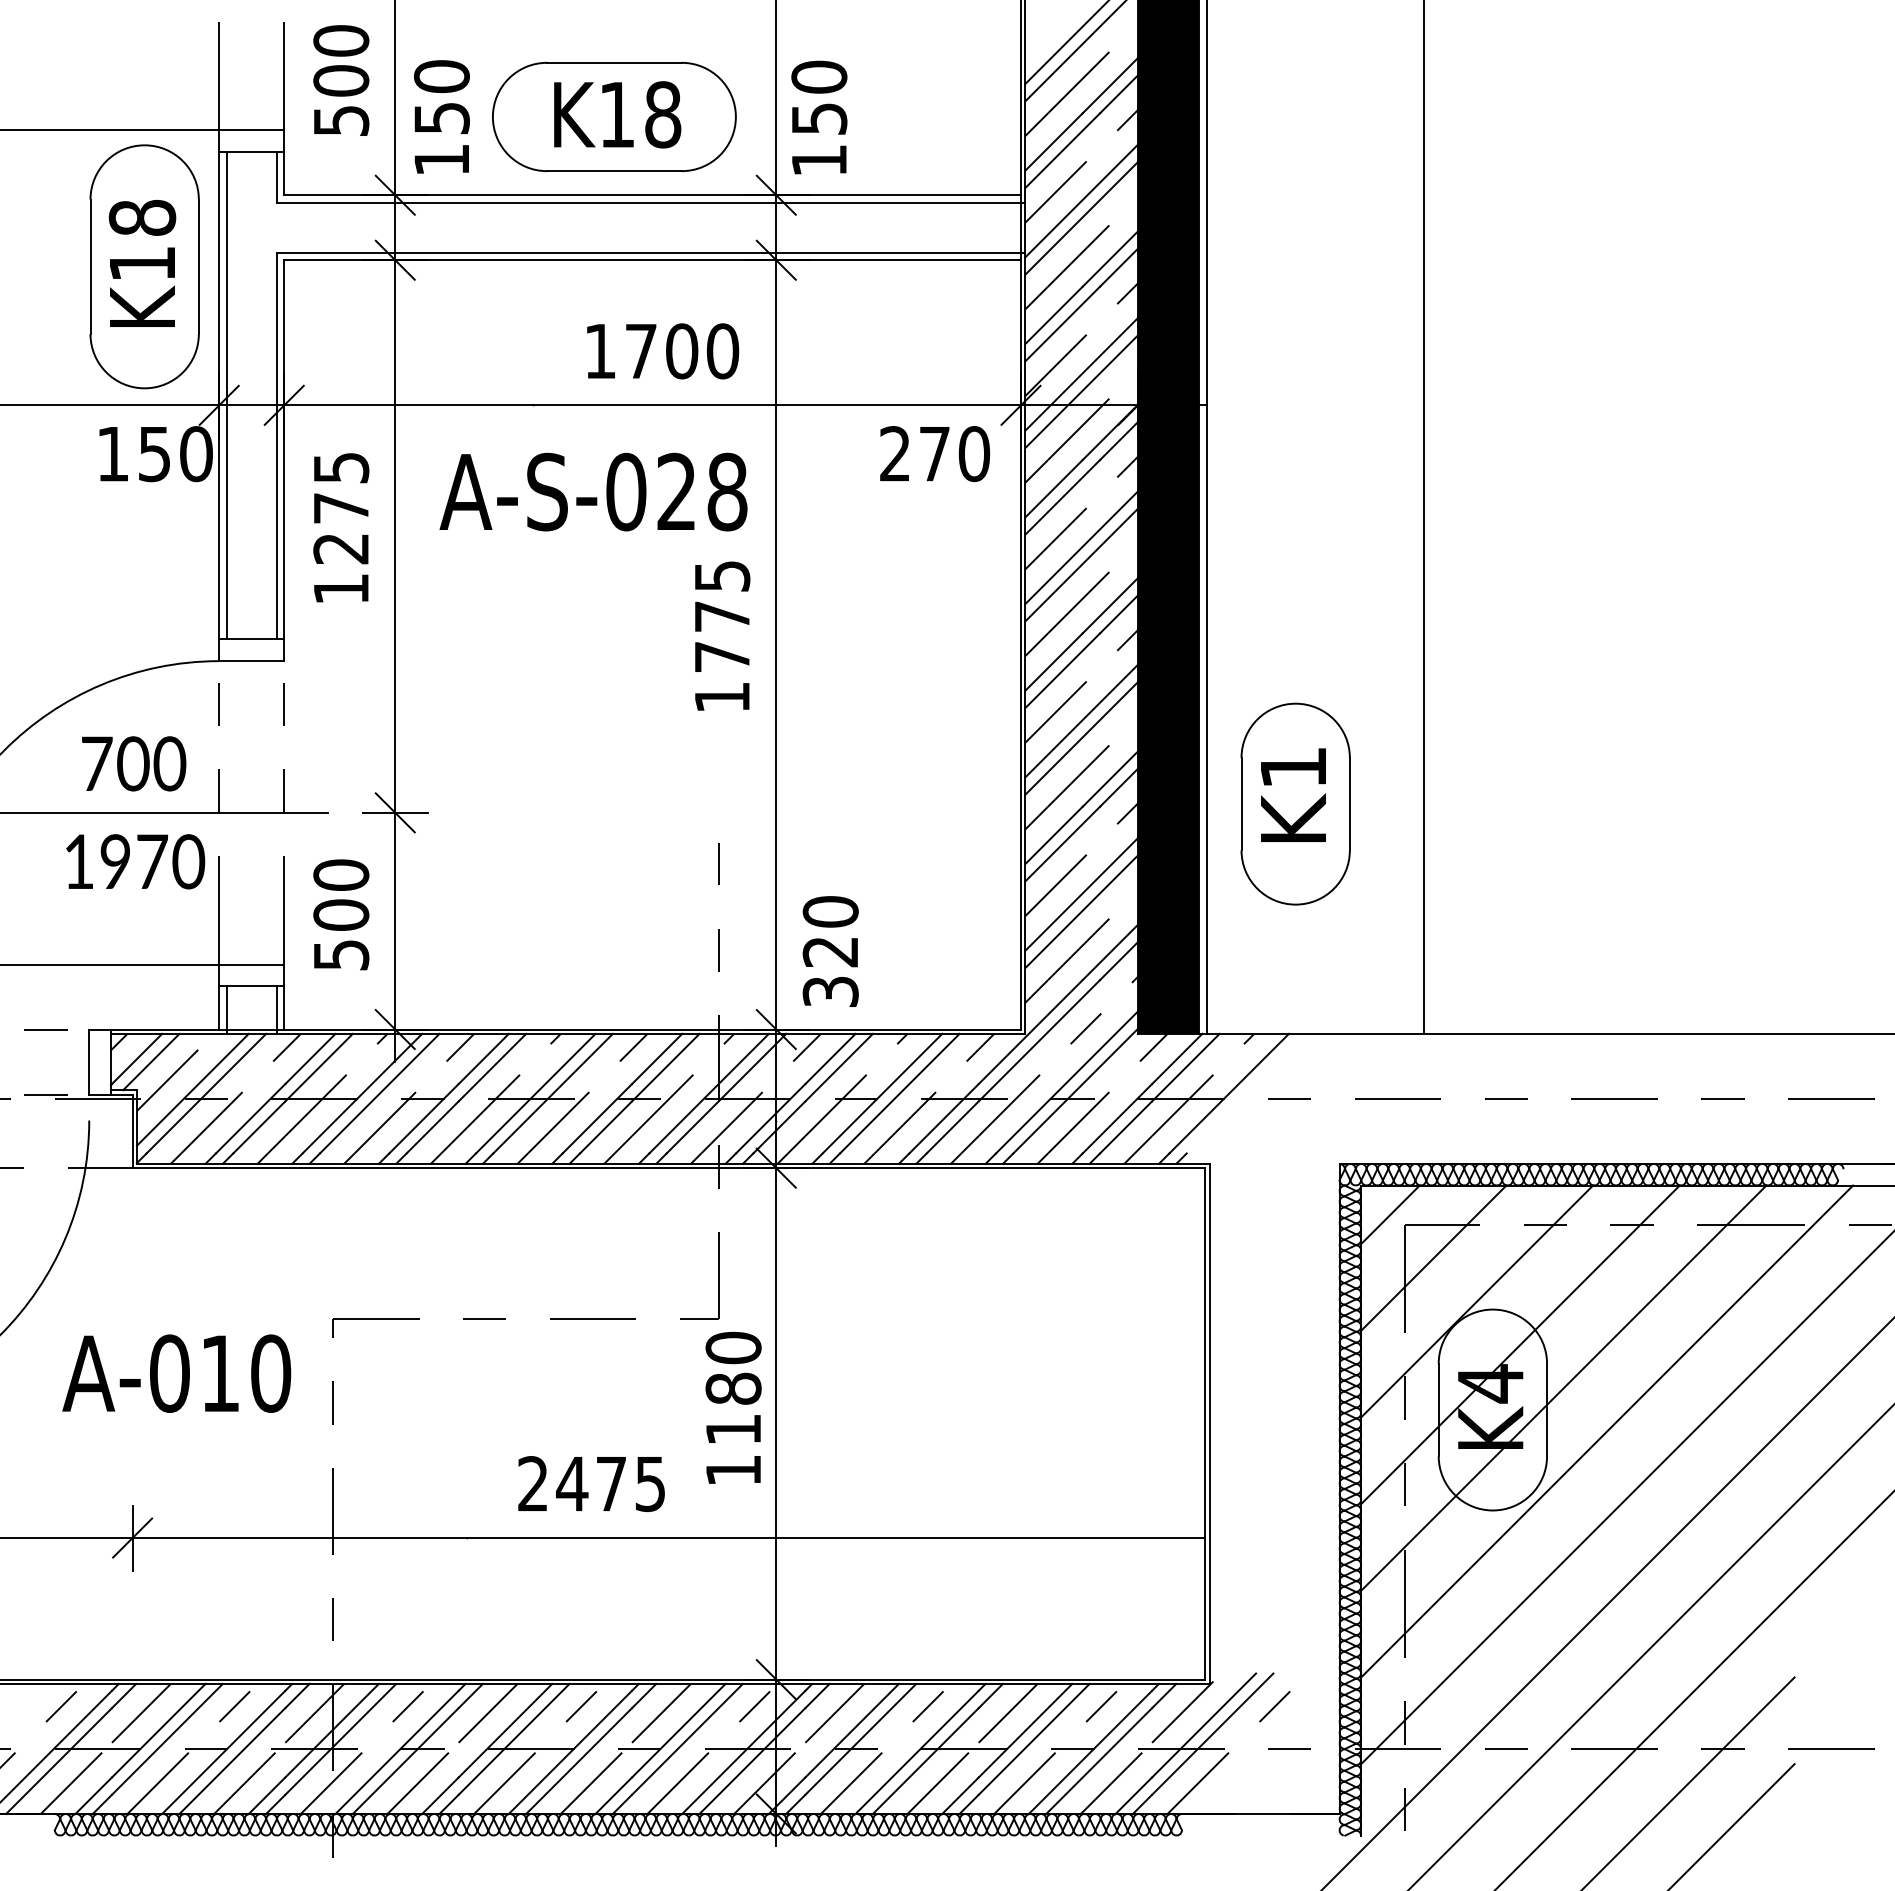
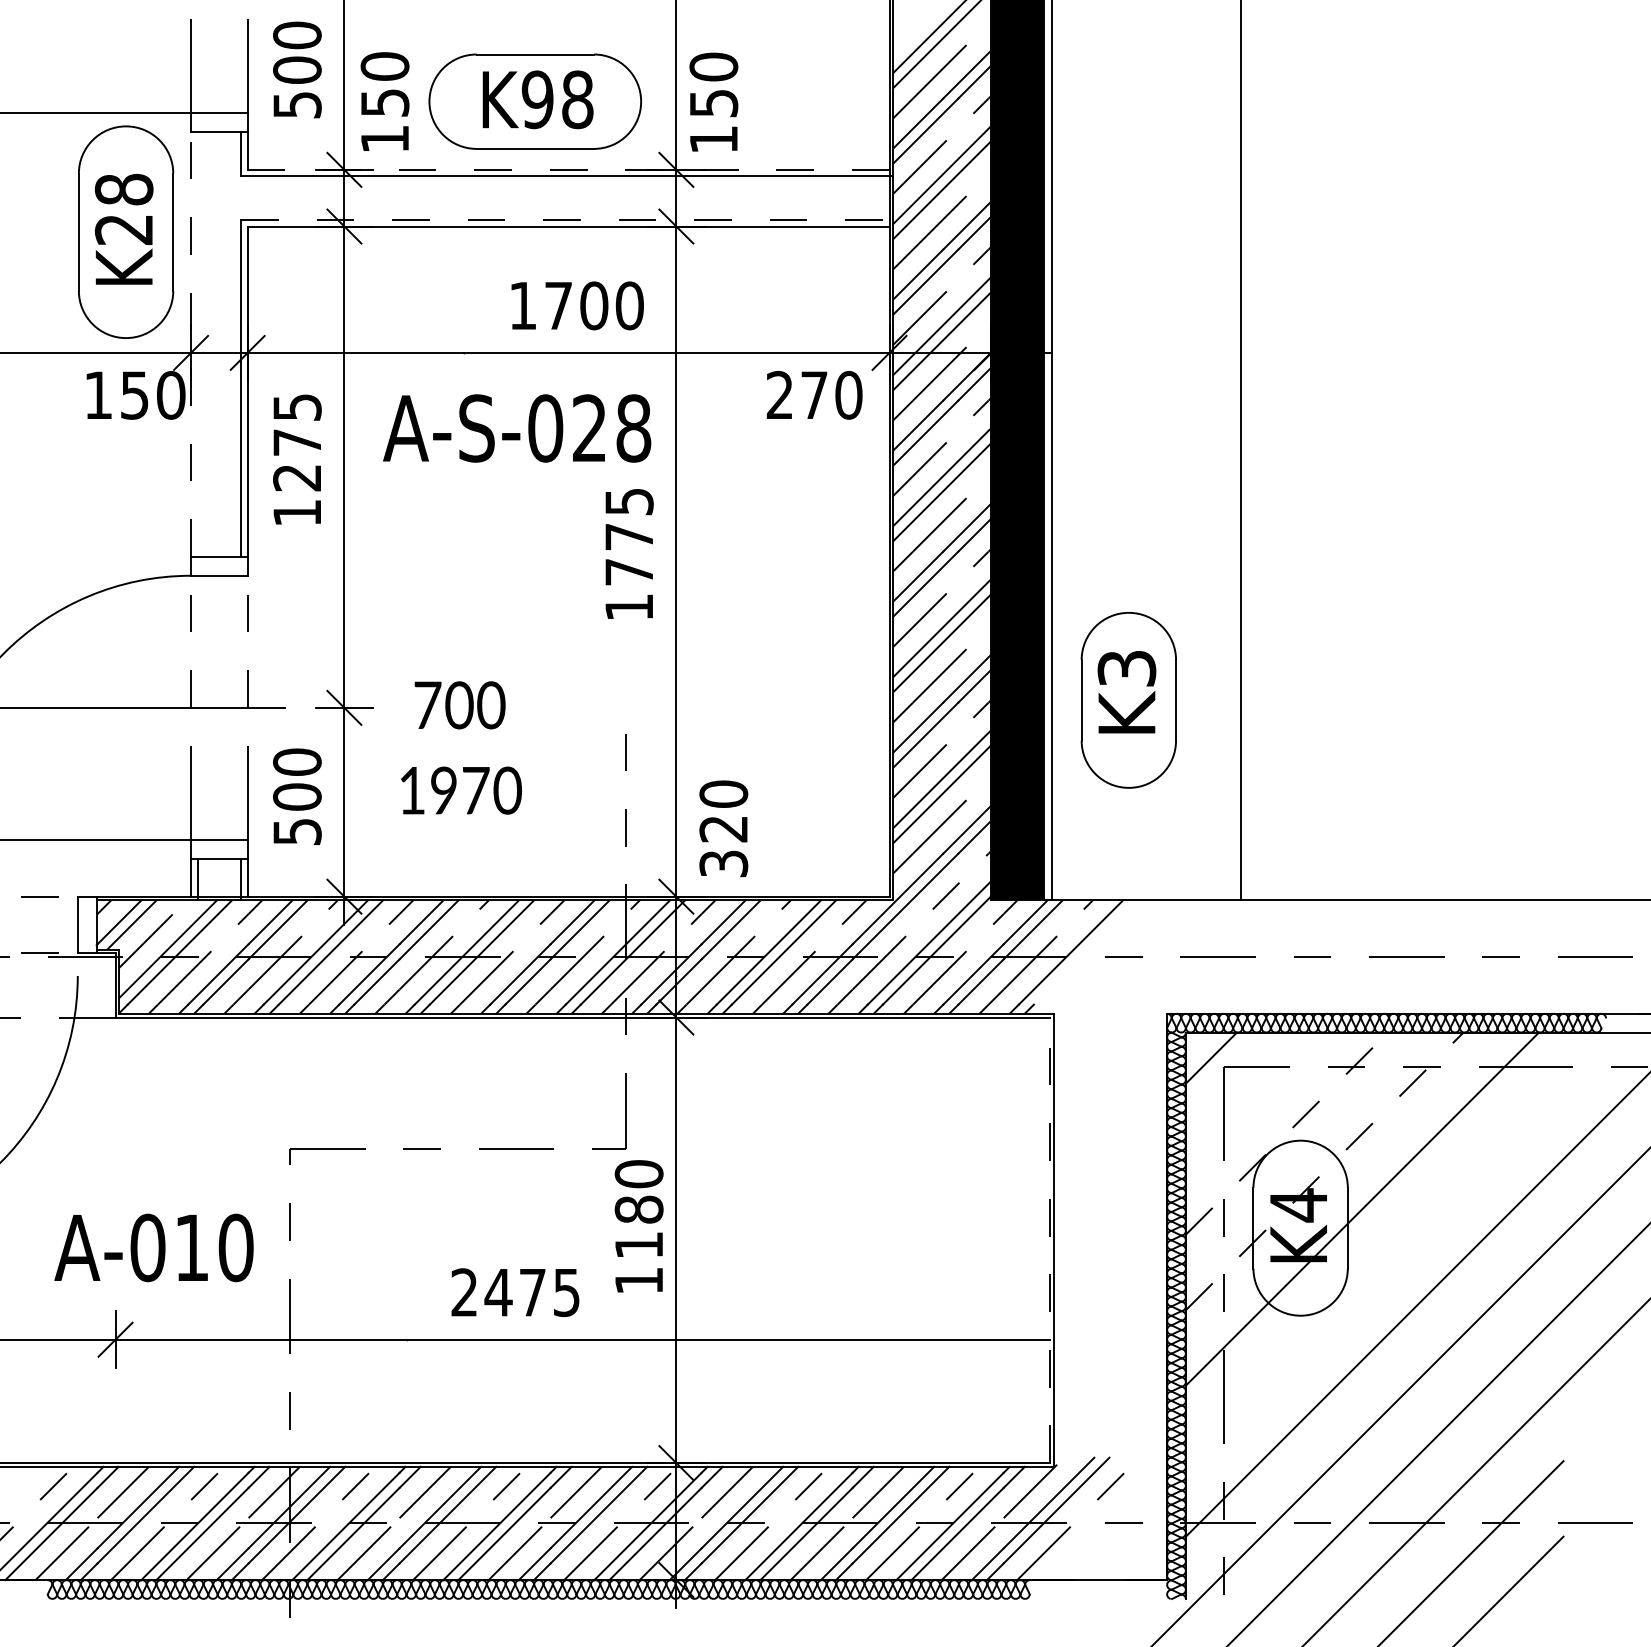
text: (617, 114) -> (538, 99), K18 -> K98
line: (652, 195) -> (568, 170), solid -> dashed
line: (651, 252) -> (567, 219), solid -> dashed
text: (141, 264) -> (123, 230), K18 -> K28
line: (219, 395) -> (191, 344), solid -> dashed
line: (226, 395) -> (197, 344), removed
text: (1293, 767) -> (1126, 668), K1 -> K3
text: (135, 812) -> (461, 747), moved
line: (1433, 1257) -> (1248, 1095), removed
line: (1477, 1301) -> (1287, 1133), solid -> dashed
line: (1520, 1344) -> (1324, 1171), solid -> dashed
text: (176, 1373) -> (153, 1247), moved
line: (1205, 1423) -> (1050, 1239), solid -> dashed
line: (1607, 1431) -> (1400, 1246), removed

